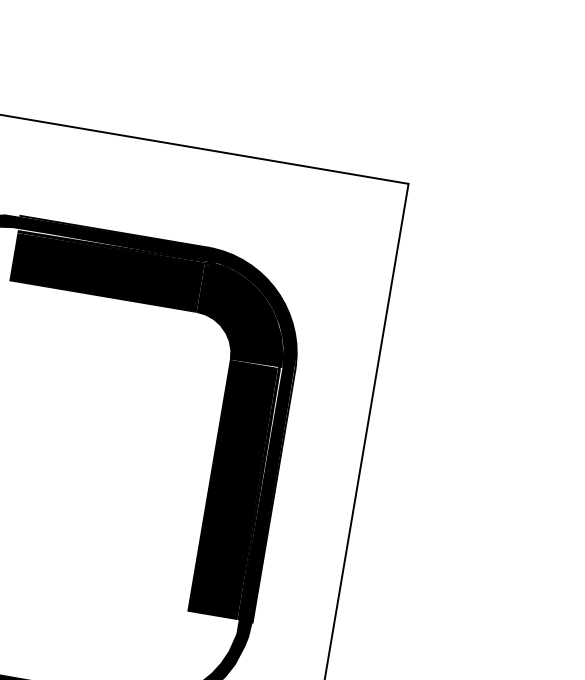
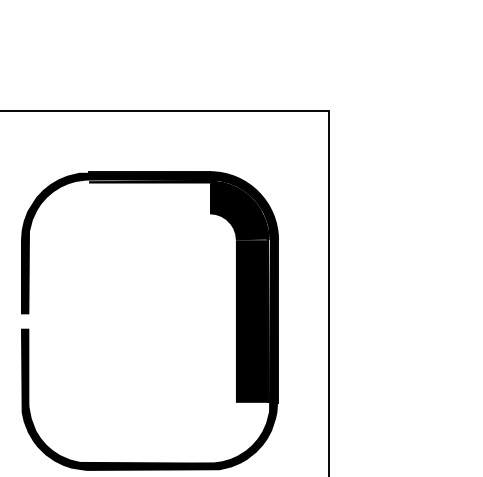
fill: (106, 272) -> (149, 198), removed

